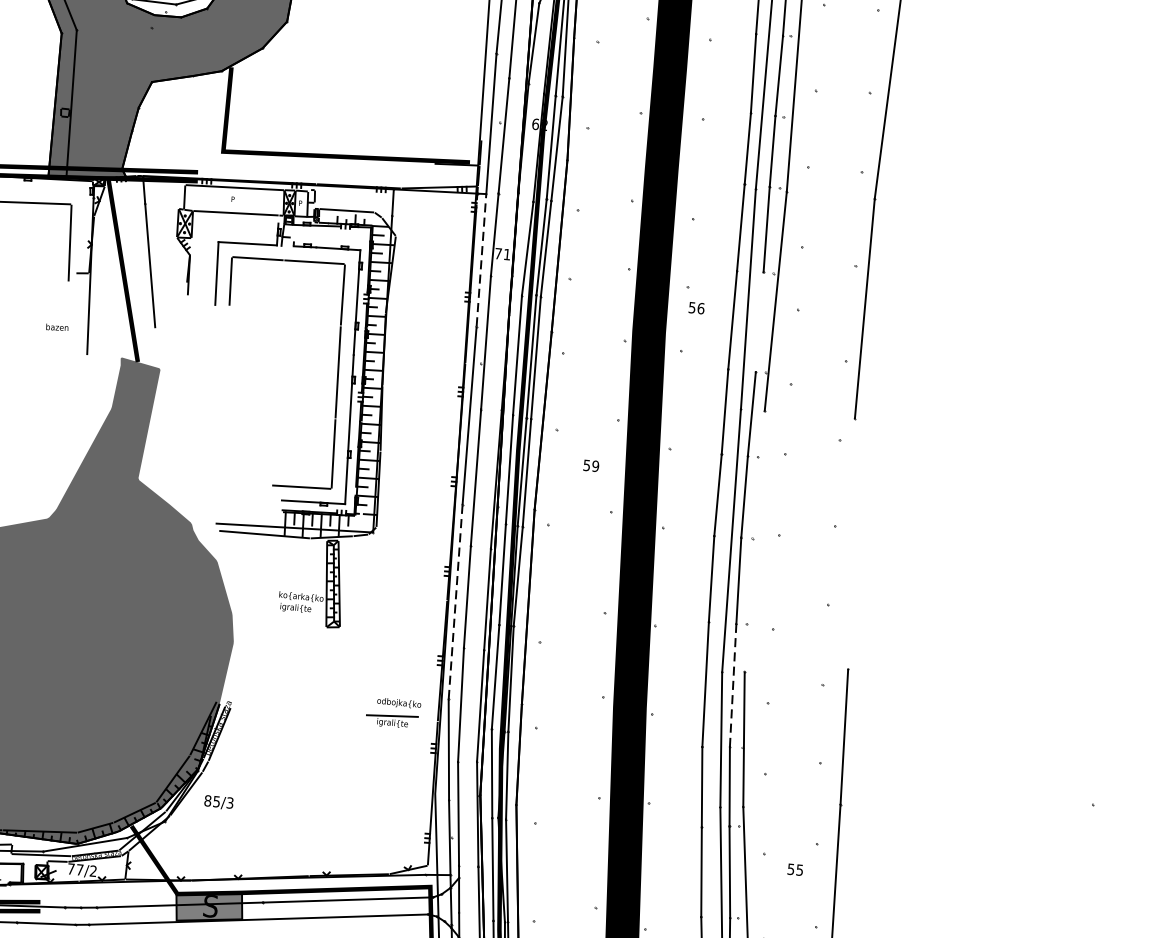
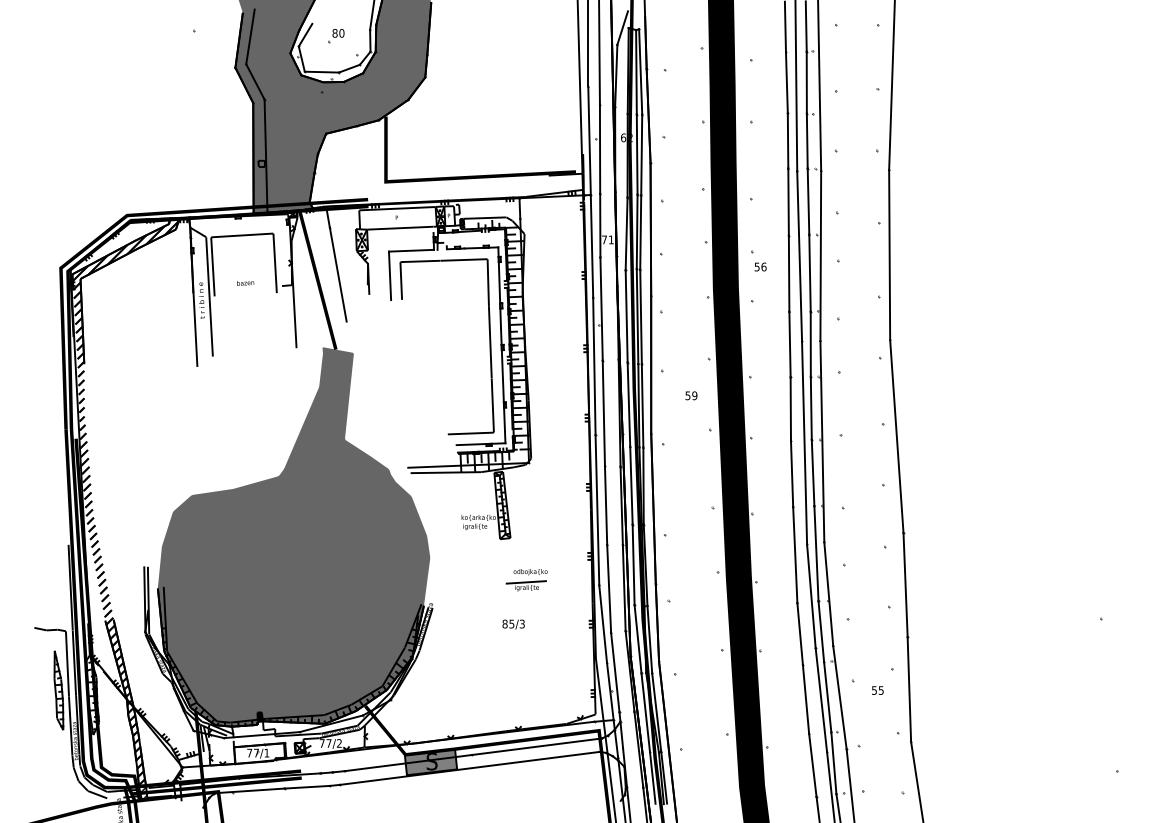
line: (482, 260) -> (592, 246), dashed -> solid
line: (759, 321) -> (809, 272), added
text: (57, 328) -> (245, 283), moved
line: (754, 541) -> (822, 441), added
line: (851, 543) -> (896, 436), added
line: (455, 602) -> (597, 510), dashed -> solid
line: (733, 685) -> (816, 553), dashed -> solid
part: (392, 713) -> (526, 580), moved
text: (218, 802) -> (513, 624), moved

